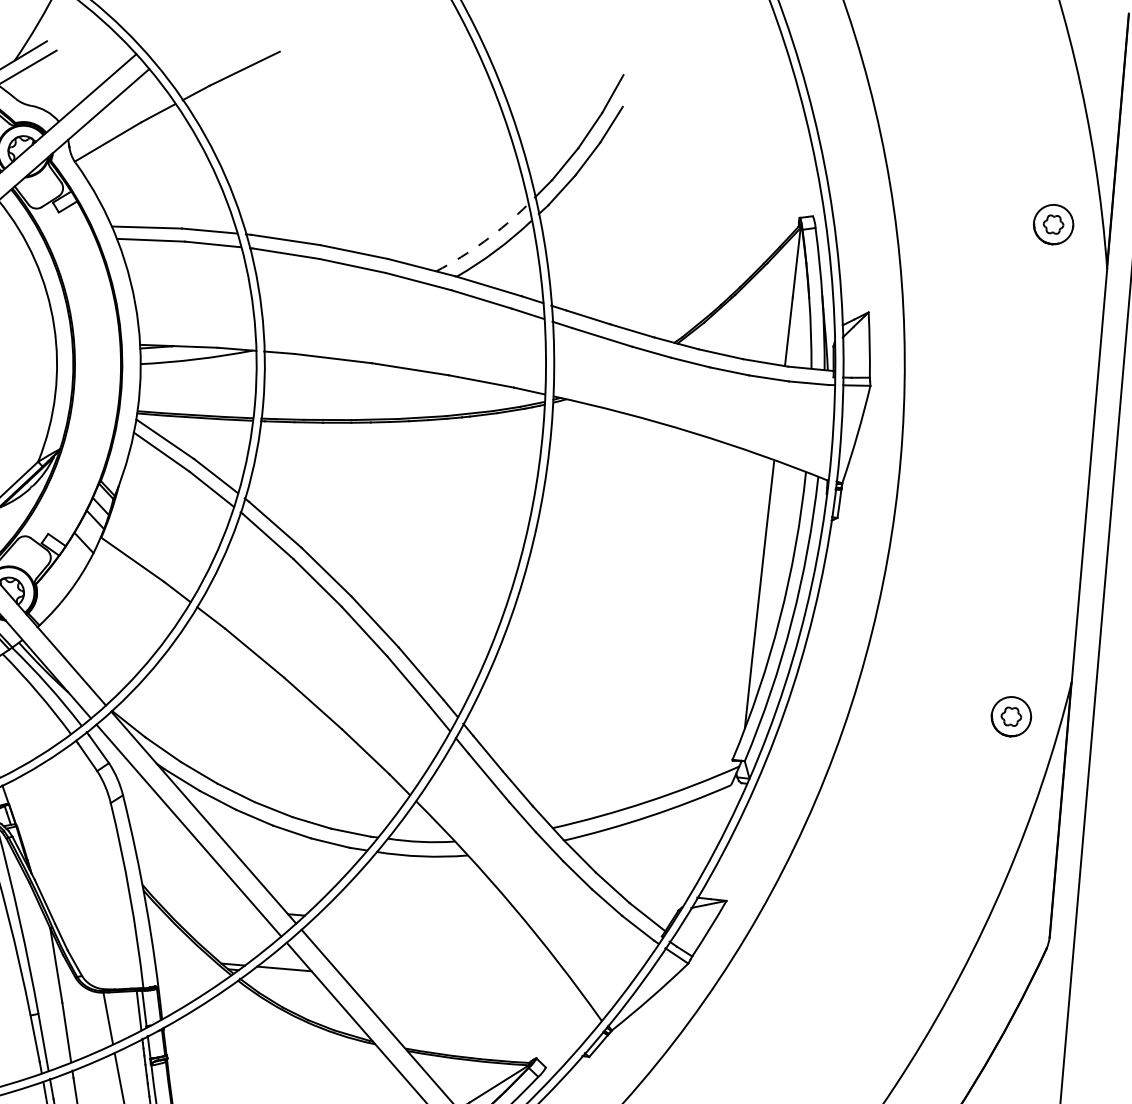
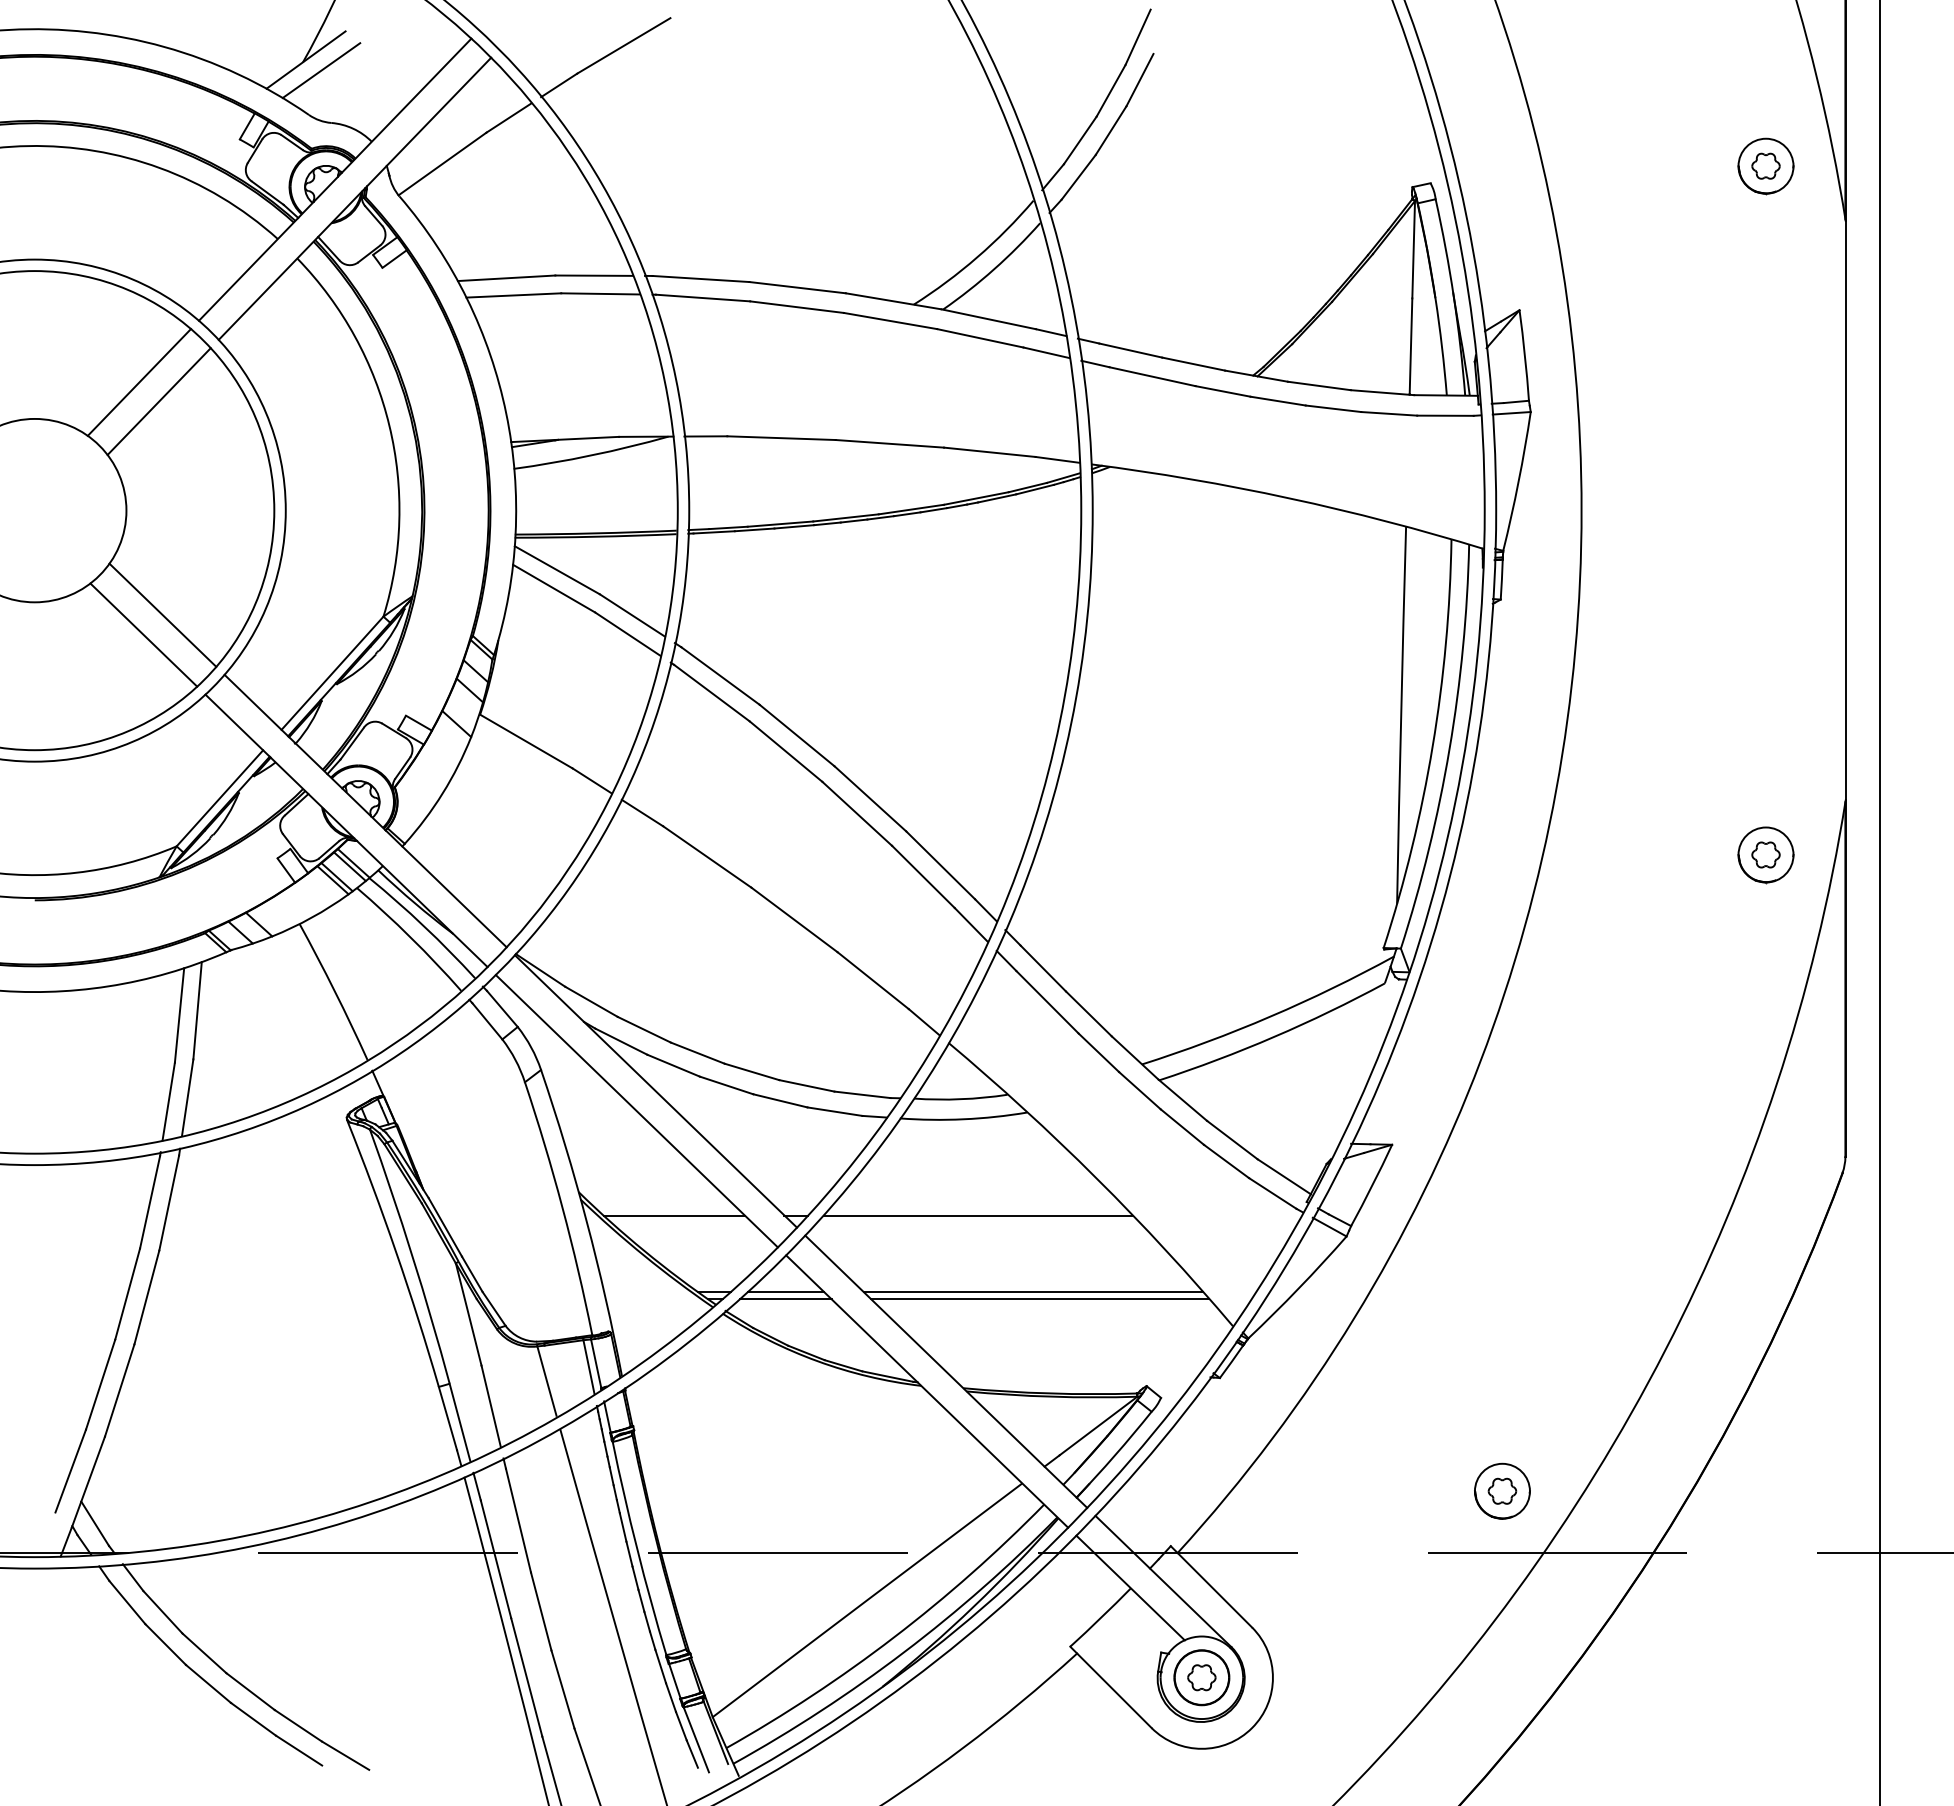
arc: (484, 241) -> (977, 257), dashed -> solid
line: (208, 907) -> (673, 1215), added
line: (425, 926) -> (977, 1215), added
line: (283, 974) -> (785, 1299), added
line: (460, 984) -> (1032, 1292), added
line: (465, 989) -> (1040, 1299), added

